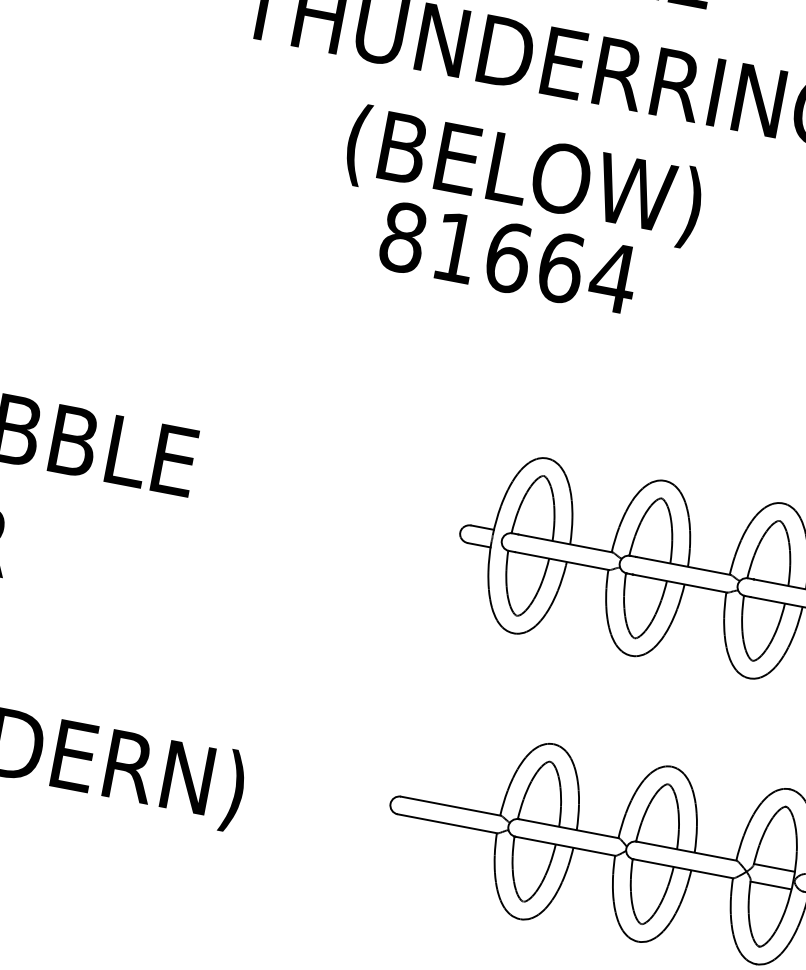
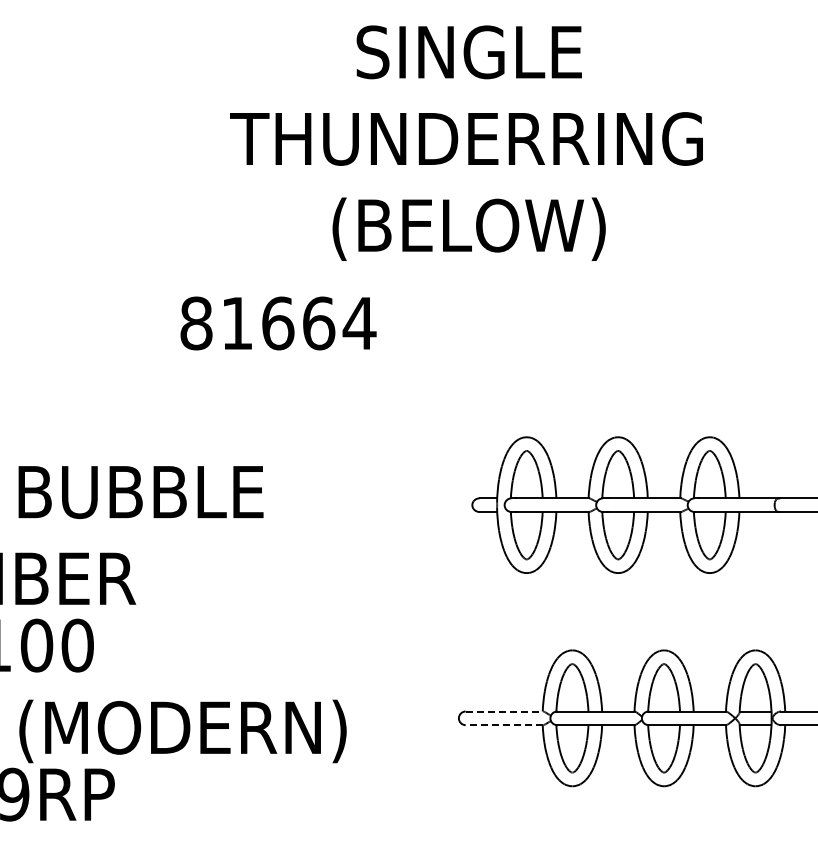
text: (508, 257) -> (278, 323), moved
line: (451, 806) -> (504, 711), solid -> dashed
line: (447, 824) -> (504, 725), solid -> dashed

